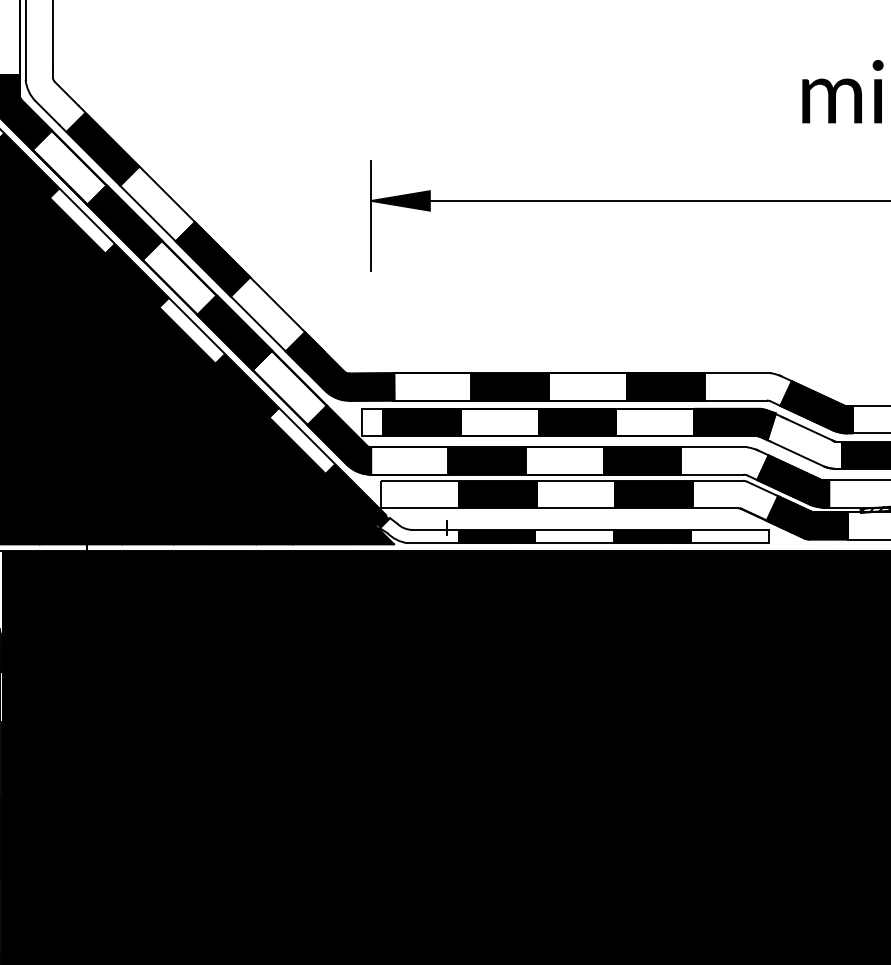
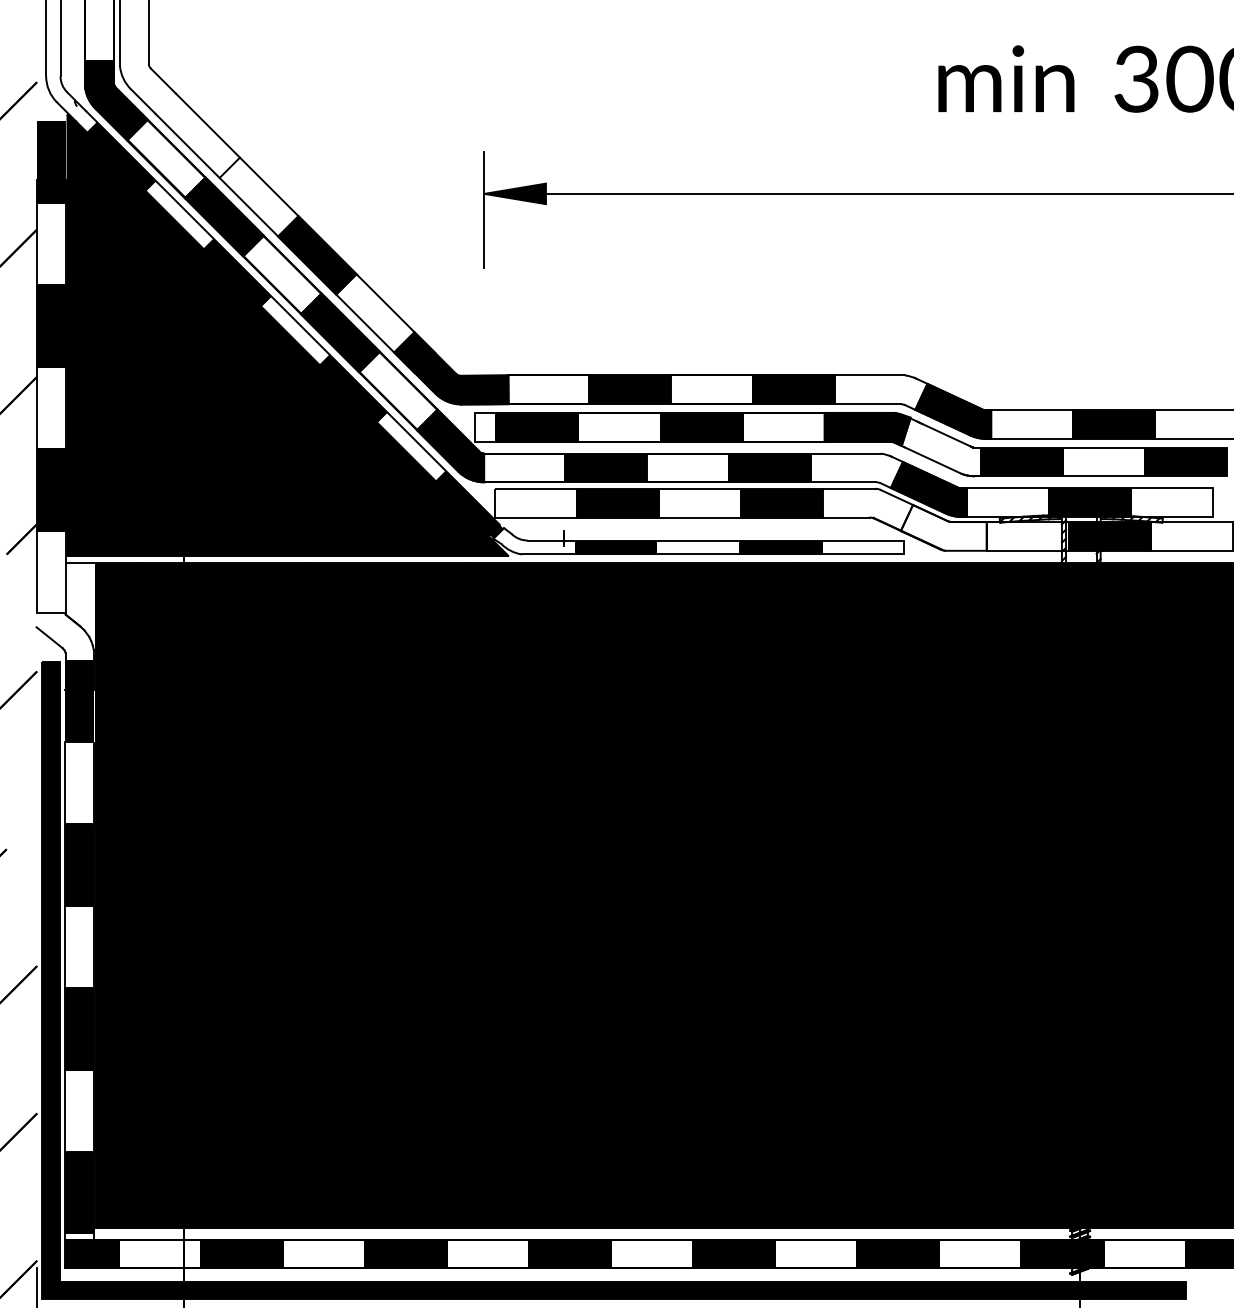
fill: (102, 149) -> (201, 139), removed
fill: (807, 517) -> (943, 527), removed

